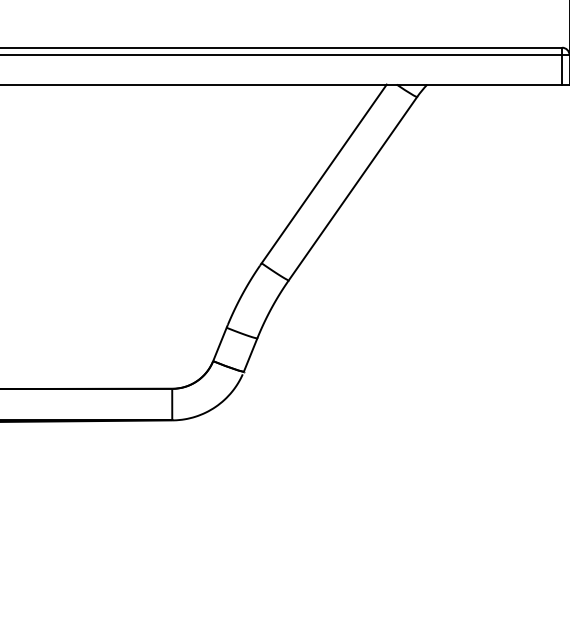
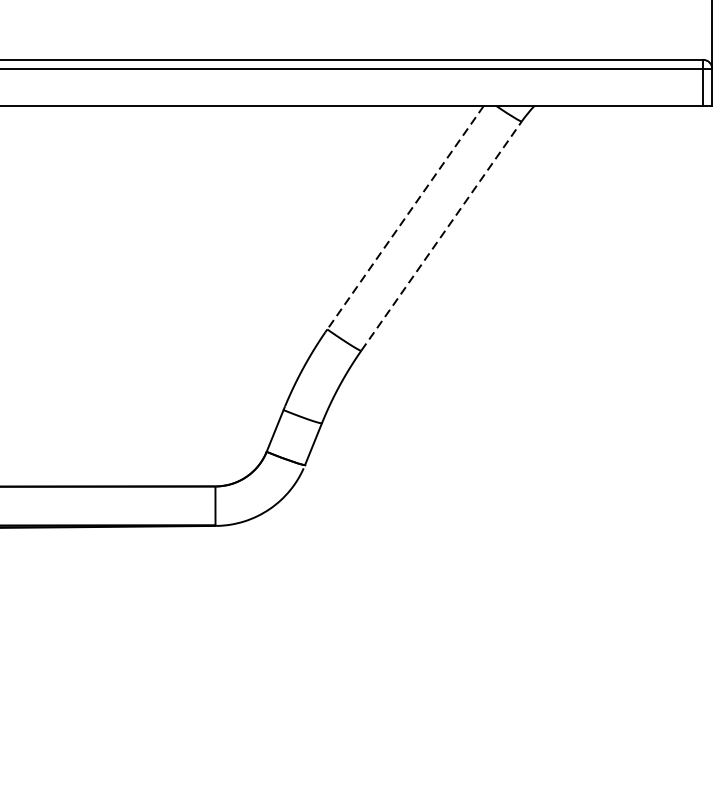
line: (323, 174) -> (404, 218), solid -> dashed
line: (353, 188) -> (442, 235), solid -> dashed

